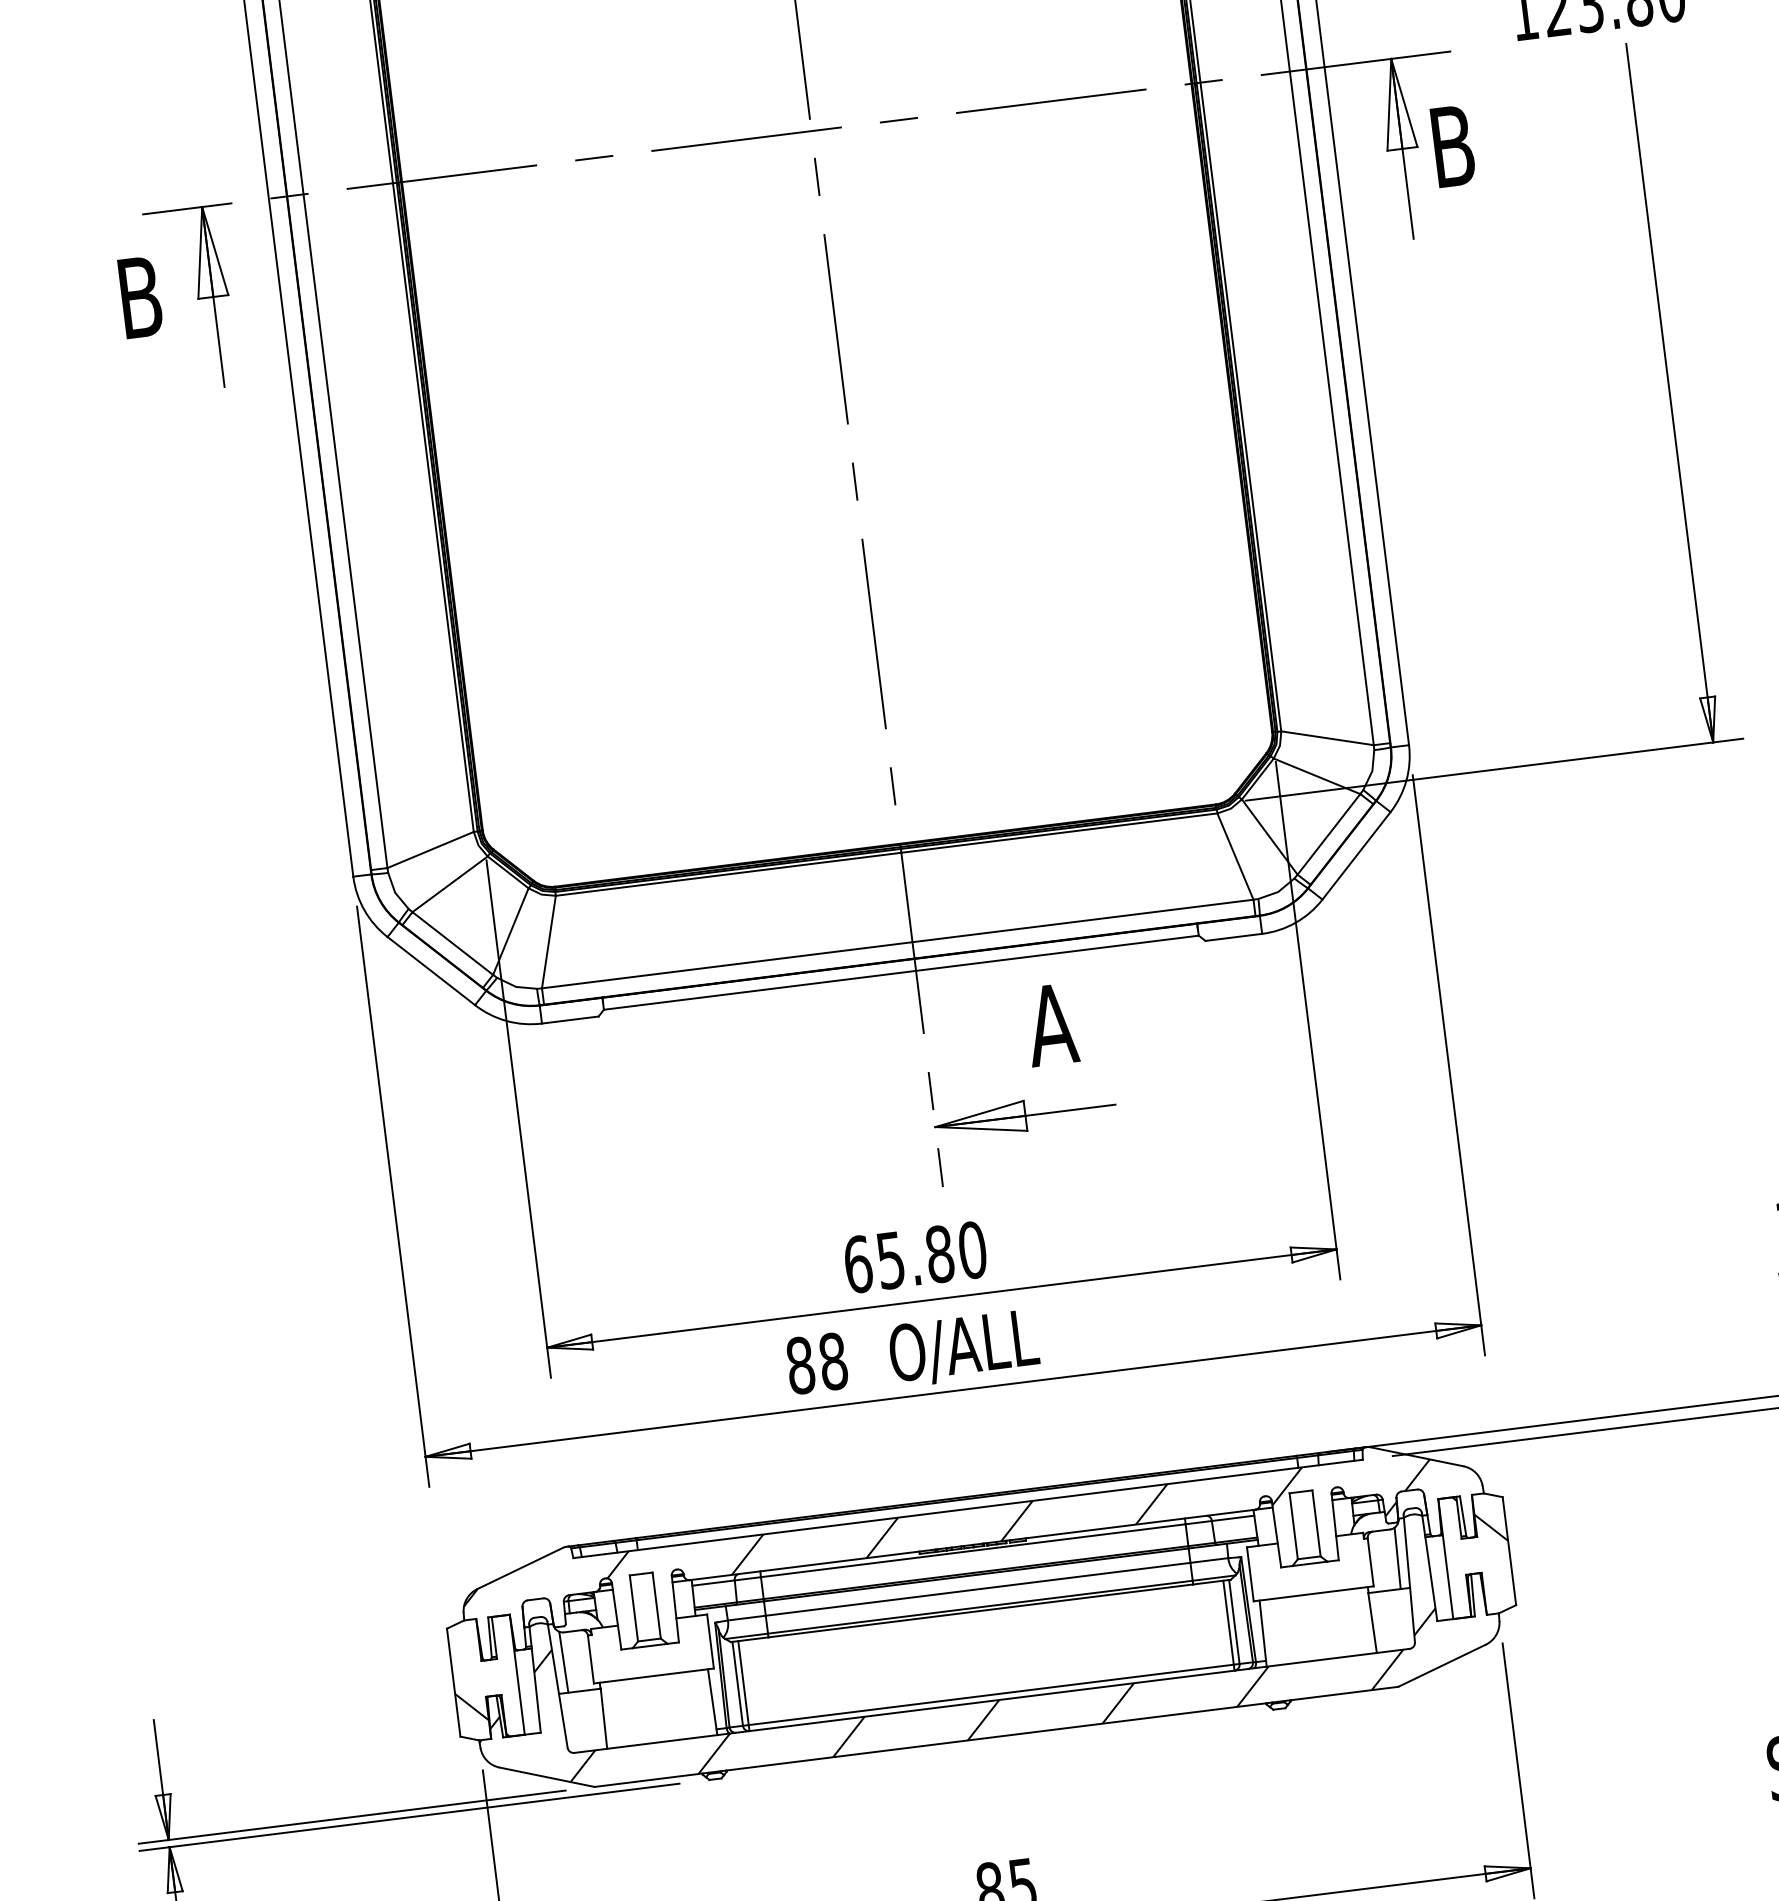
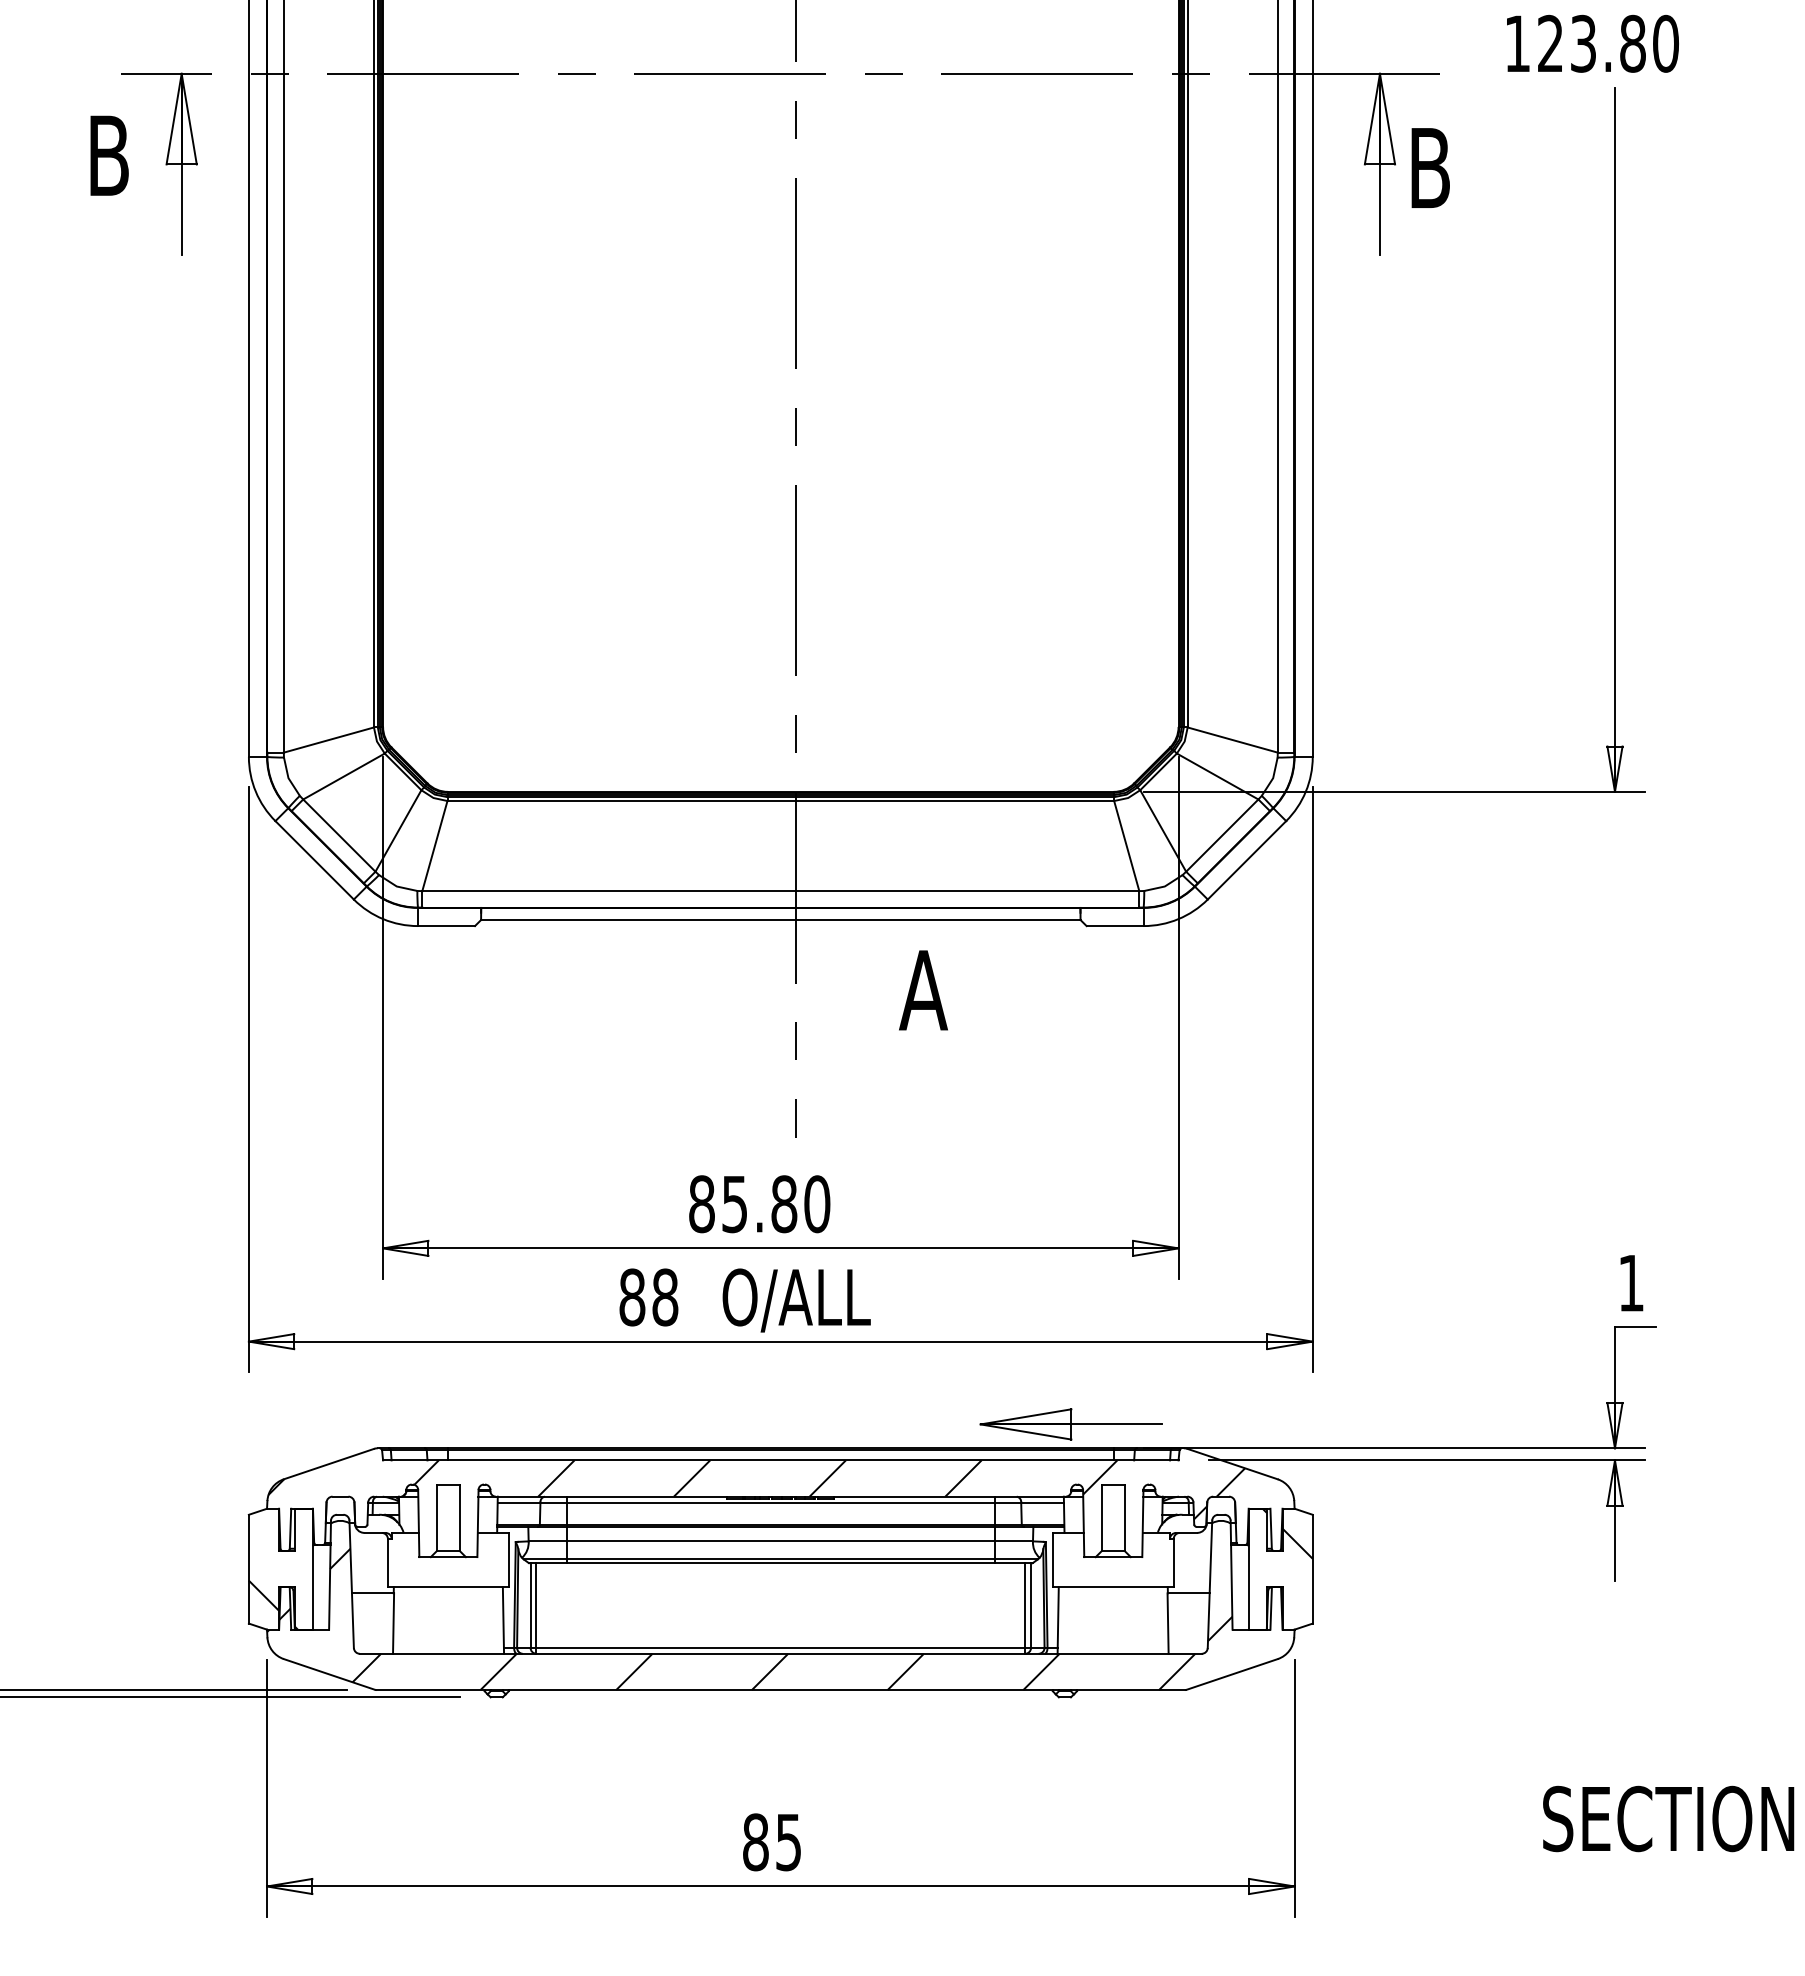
part: (1024, 1116) -> (1070, 1424), moved
text: (858, 1264) -> (702, 1204), 65.80 -> 85.80
line: (1397, 1558) -> (1200, 1562), removed
line: (563, 1662) -> (360, 1562), removed

